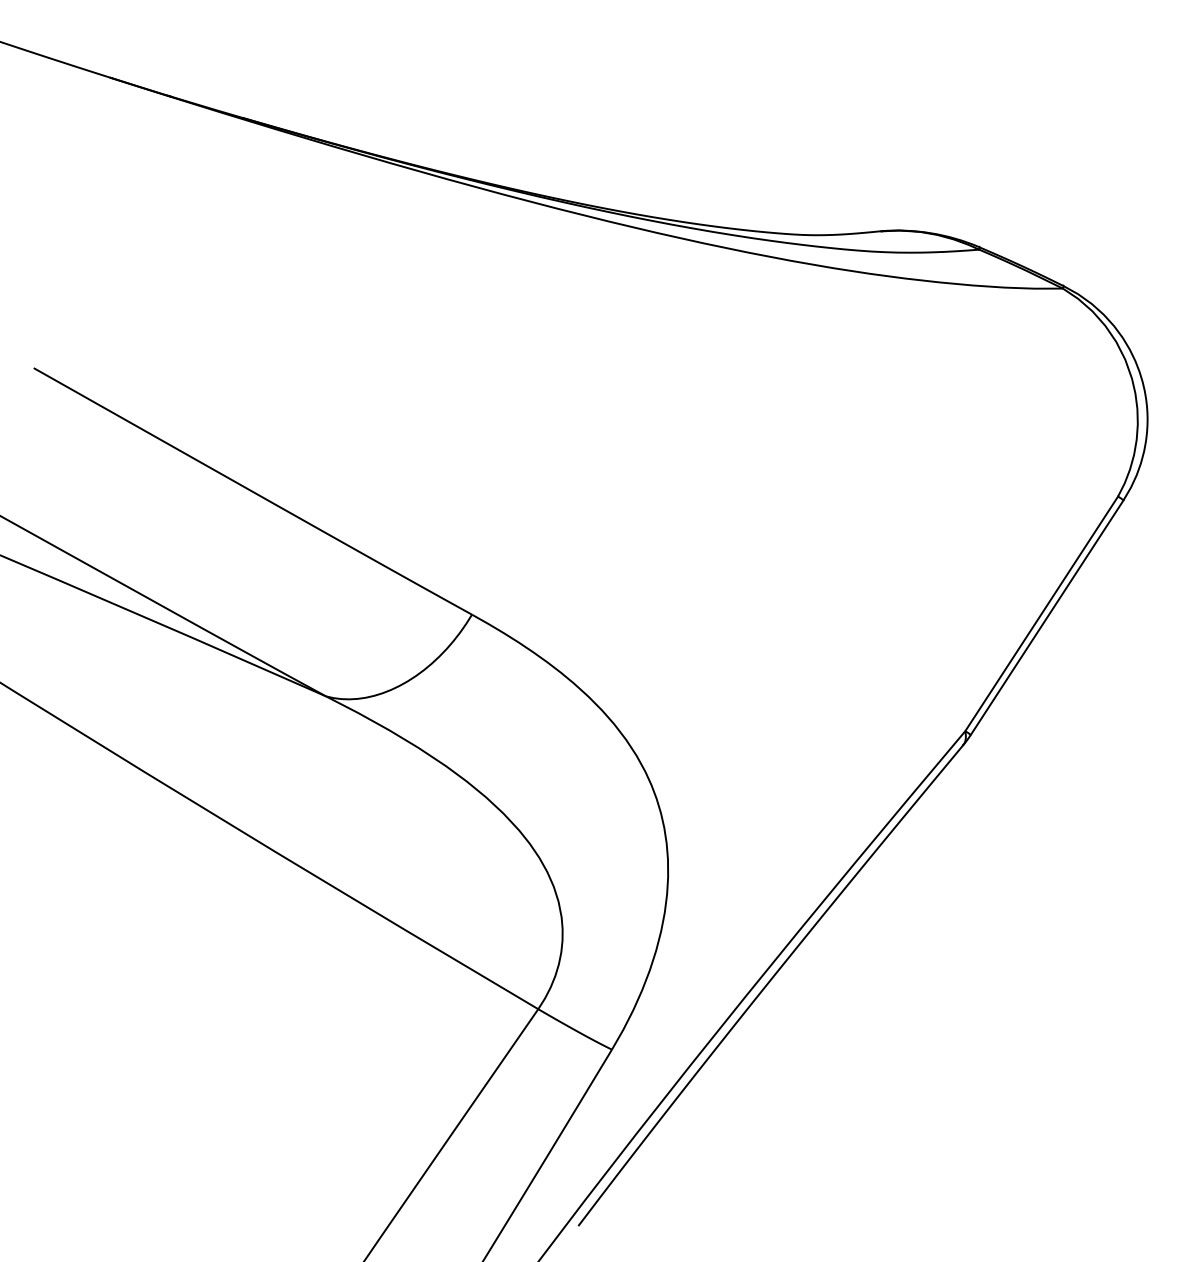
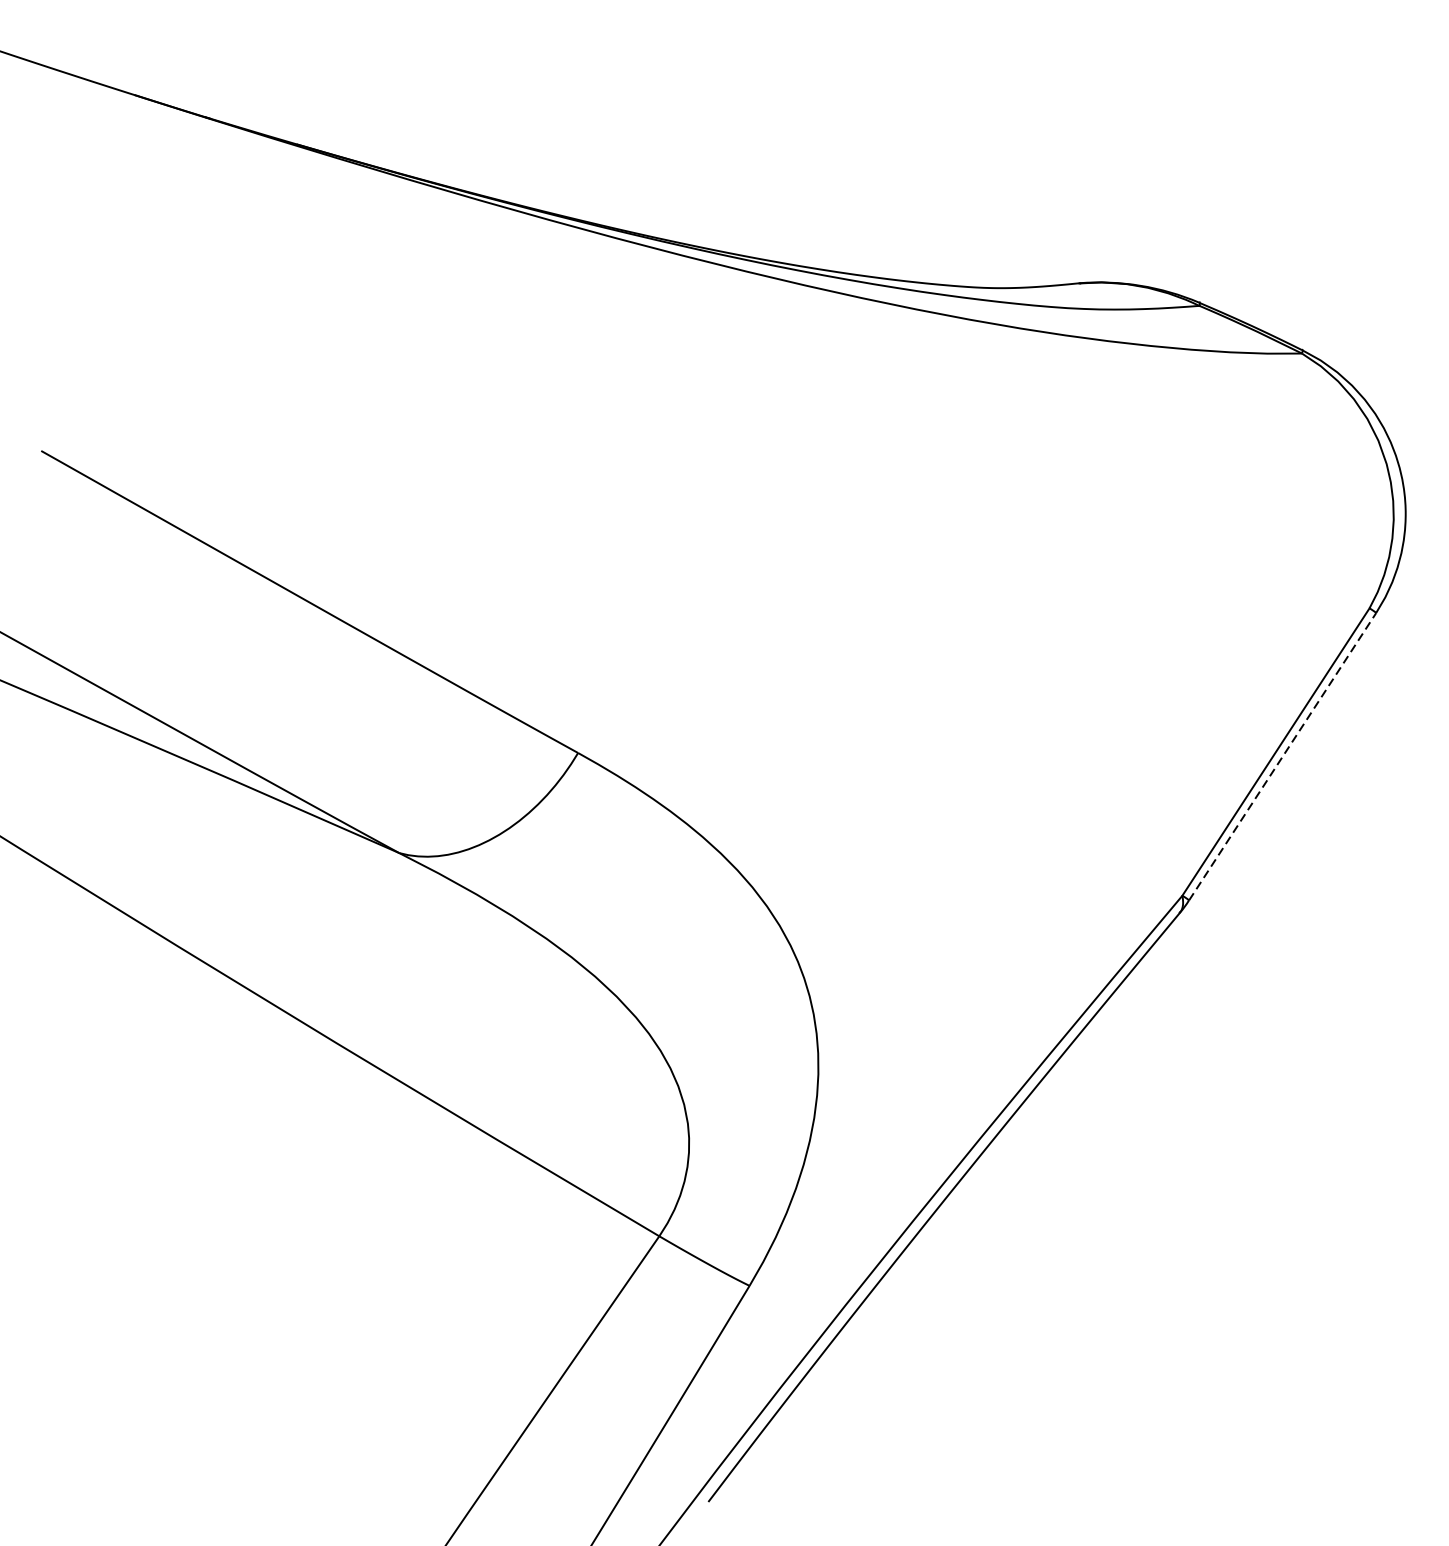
line: (1047, 617) -> (1283, 756), solid -> dashed

